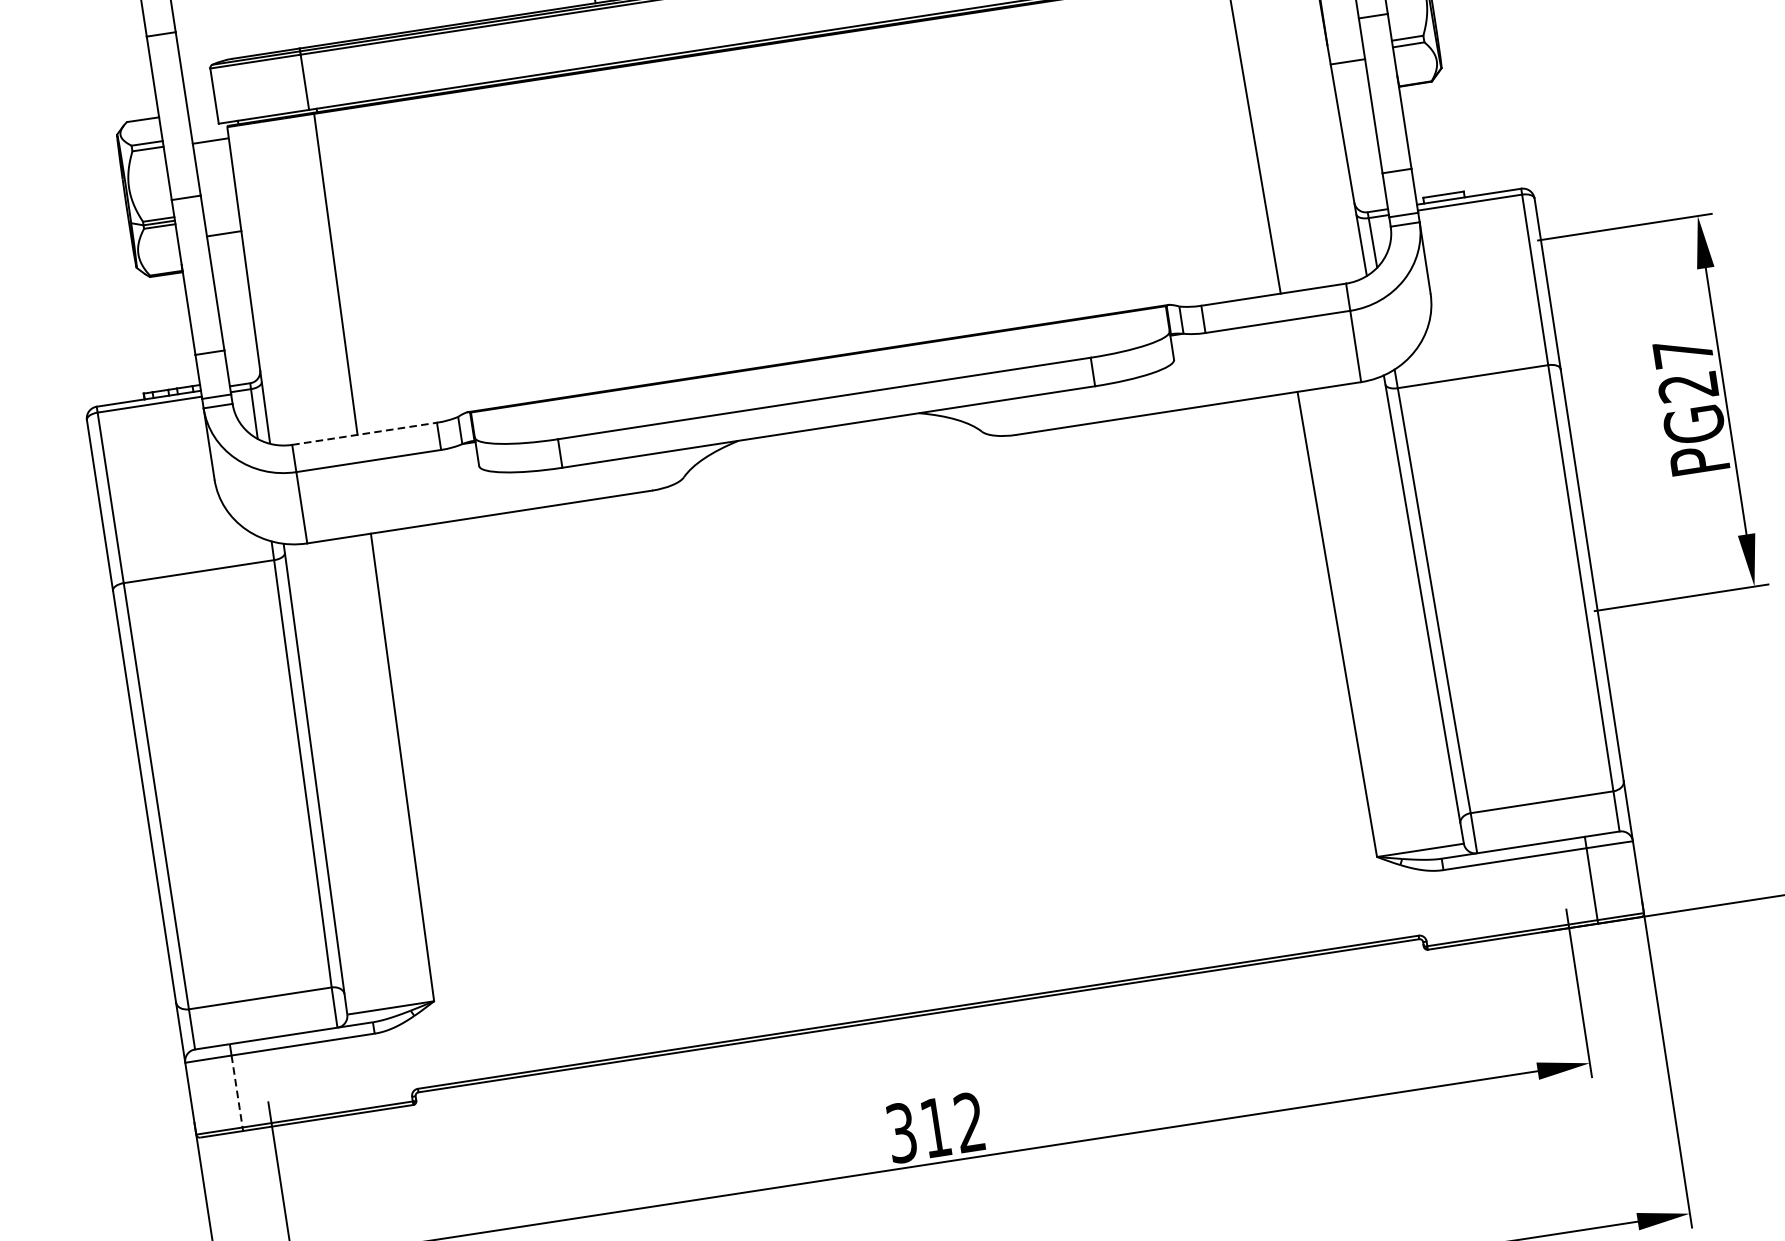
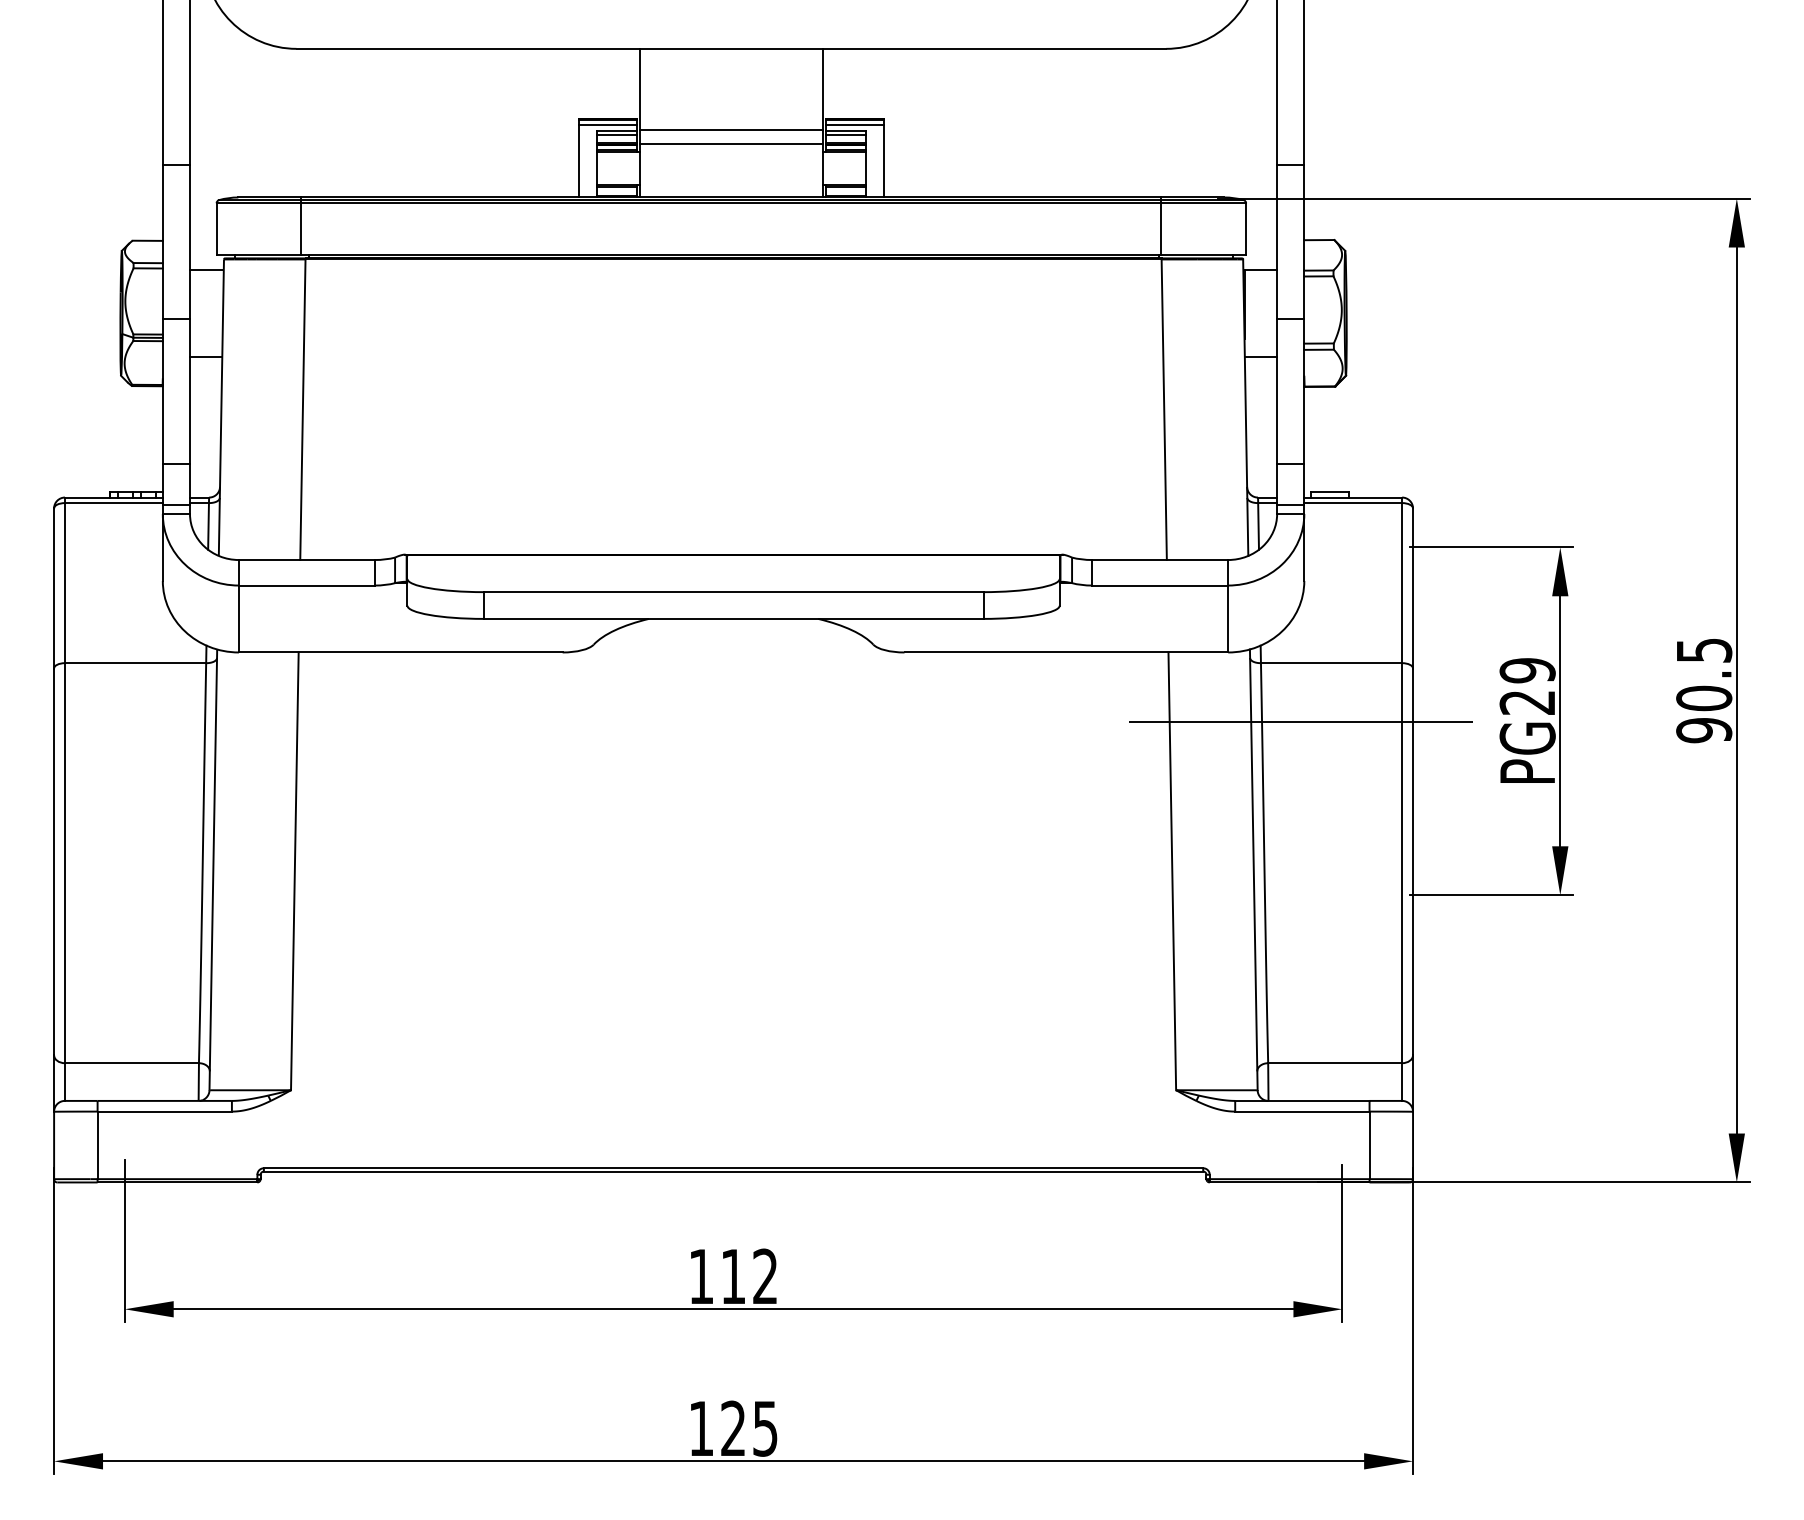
text: (1682, 352) -> (1527, 670), PG27 -> PG29
line: (364, 434) -> (306, 560), dashed -> solid
line: (1450, 444) -> (1301, 722), added
line: (237, 1091) -> (97, 1145), dashed -> solid
text: (901, 1132) -> (701, 1276), 312 -> 112

